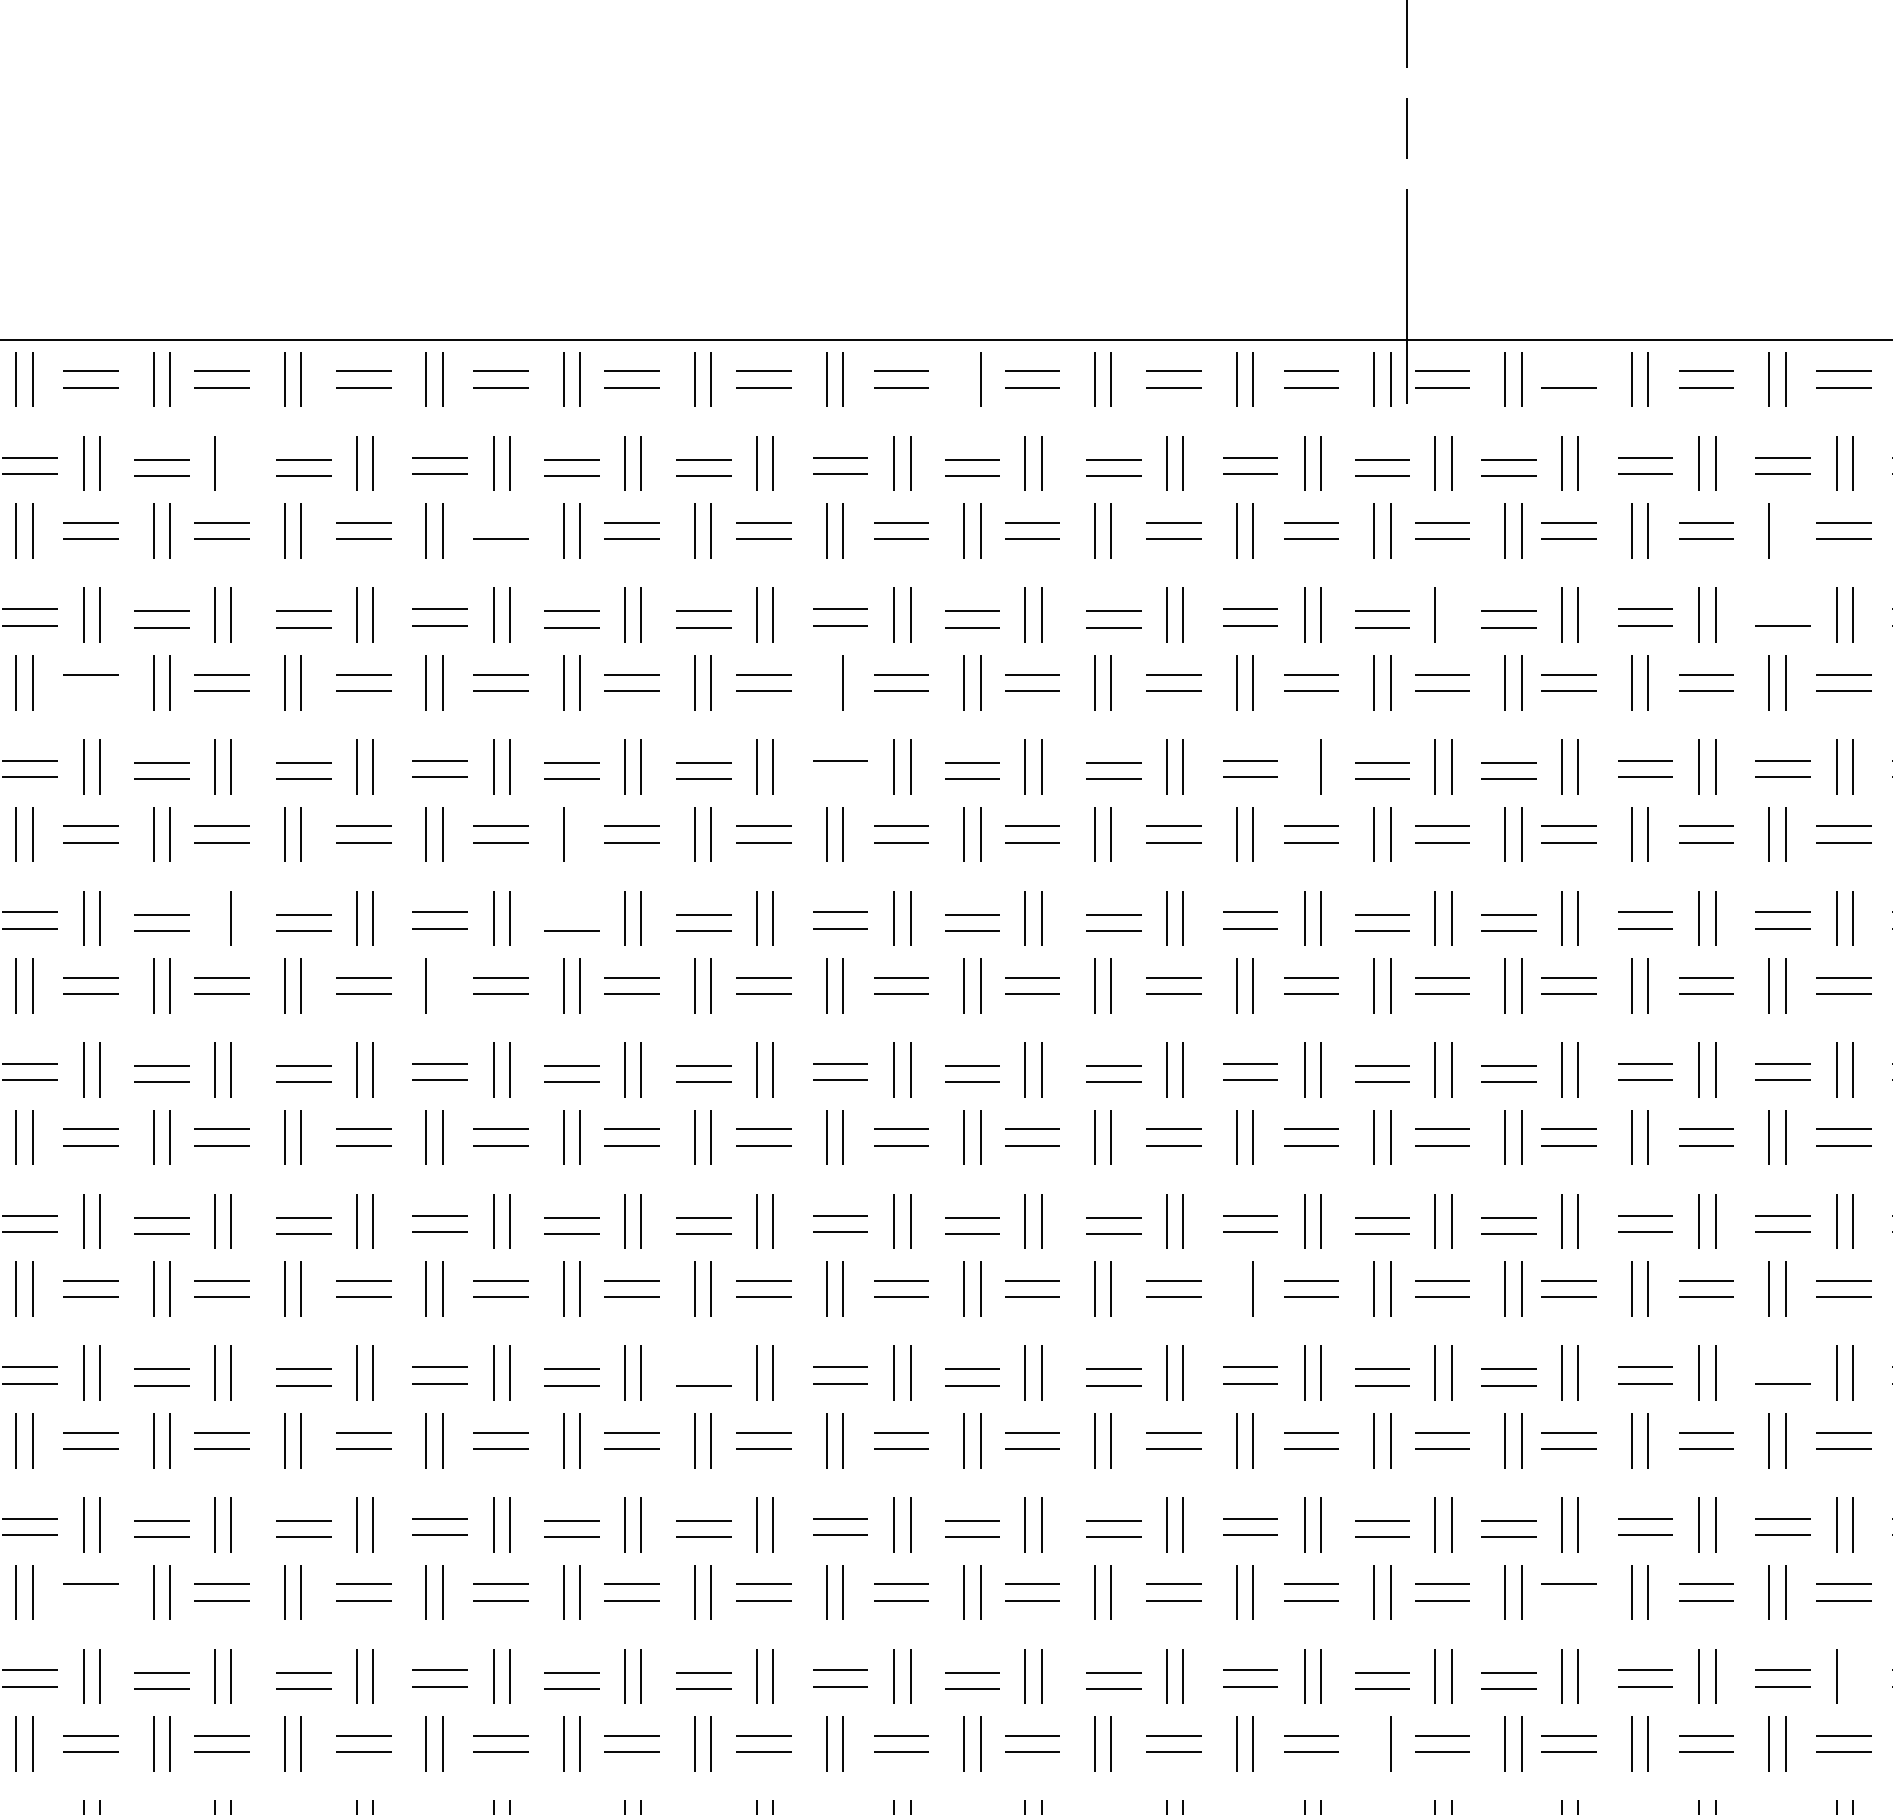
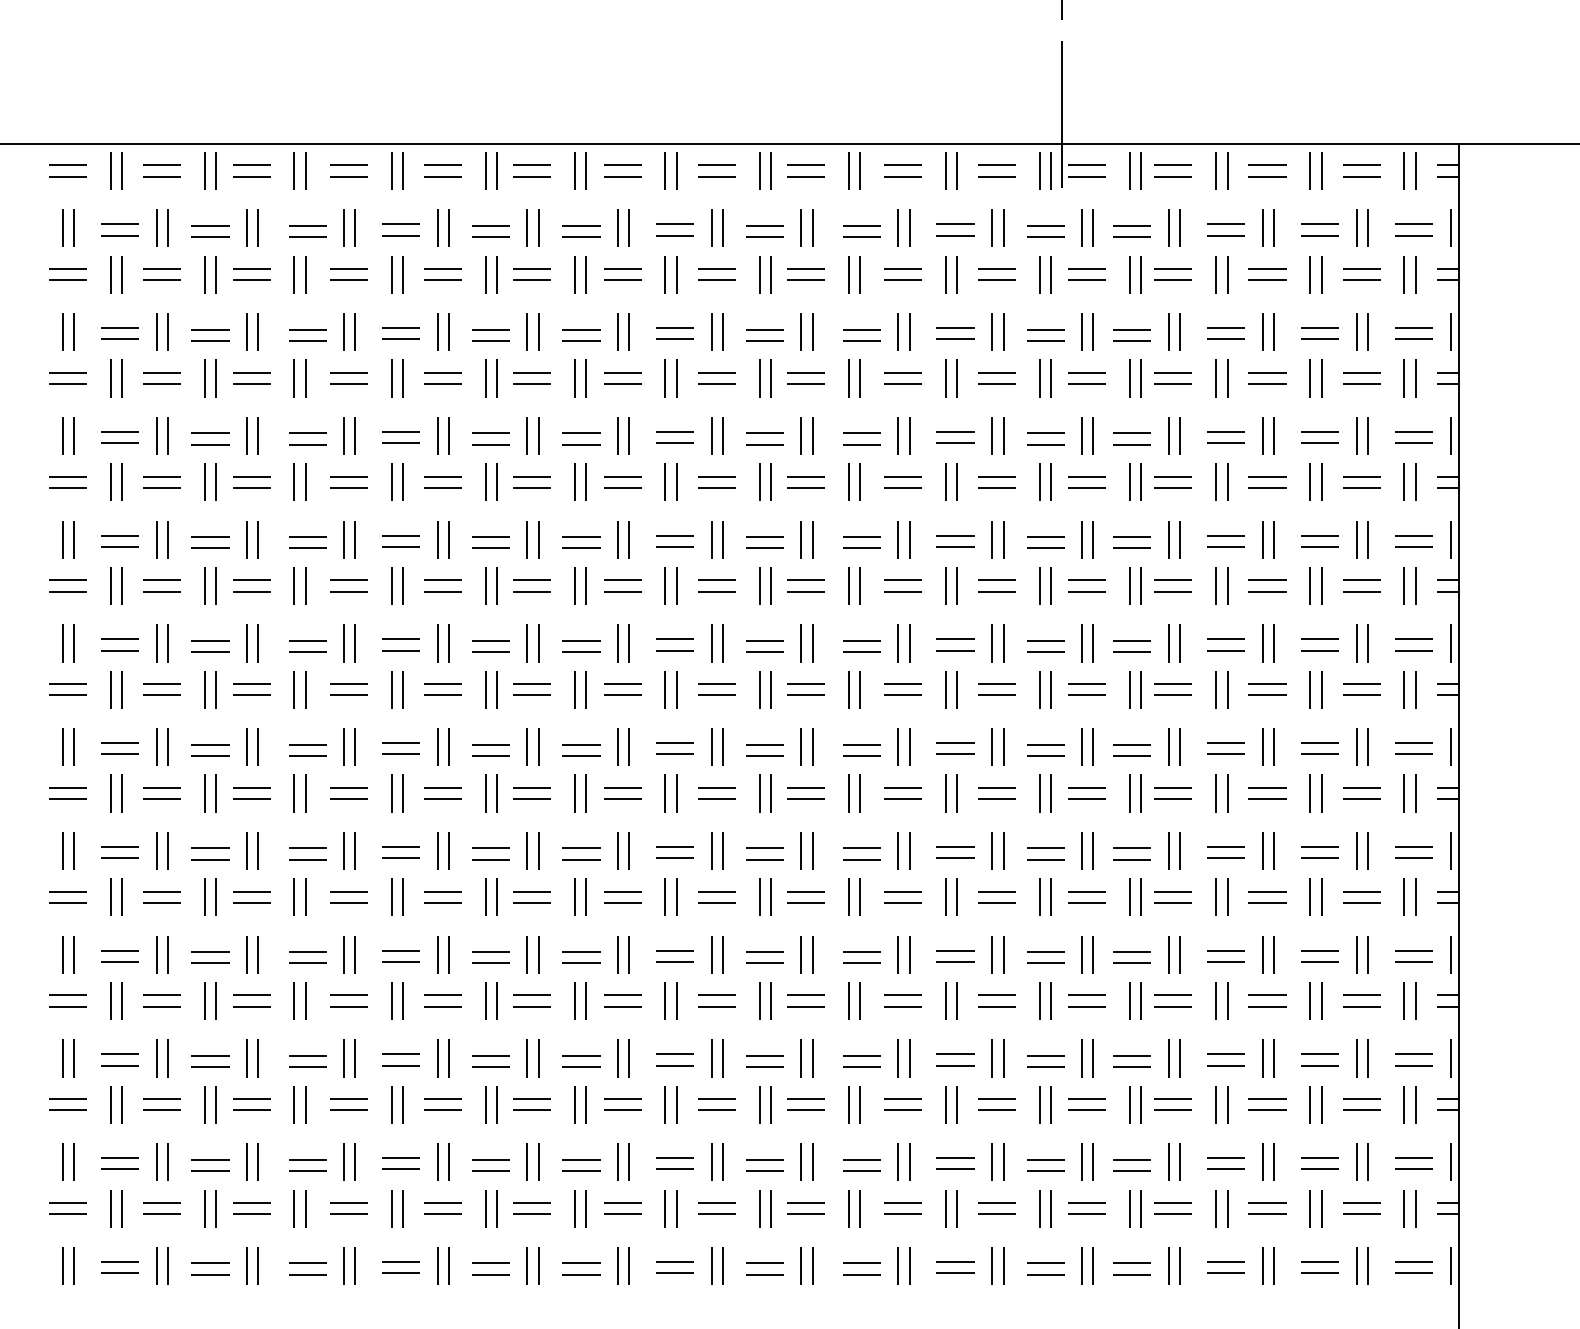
line: (1567, 370) -> (1172, 164), added
line: (964, 378) -> (759, 170), added
line: (230, 462) -> (257, 227), added
line: (500, 522) -> (442, 268), added
line: (1785, 530) -> (1321, 274), added
line: (1782, 608) -> (1319, 327), added
line: (1450, 614) -> (1092, 331), added
line: (825, 682) -> (664, 378), added
line: (90, 690) -> (161, 383), added
line: (1303, 766) -> (991, 435), added
line: (839, 776) -> (674, 442), added
line: (579, 833) -> (496, 481), added
line: (571, 913) -> (490, 536), added
line: (214, 918) -> (246, 539), added
line: (442, 985) -> (402, 585), added
line: (1235, 1289) -> (945, 793), added
line: (1782, 1366) -> (1319, 846), added
line: (704, 1368) -> (581, 847), added
line: (90, 1600) -> (161, 1006), added
line: (1567, 1600) -> (1172, 1006), added
line: (1852, 1676) -> (1367, 1058), added
line: (1373, 1743) -> (1039, 1104), added

